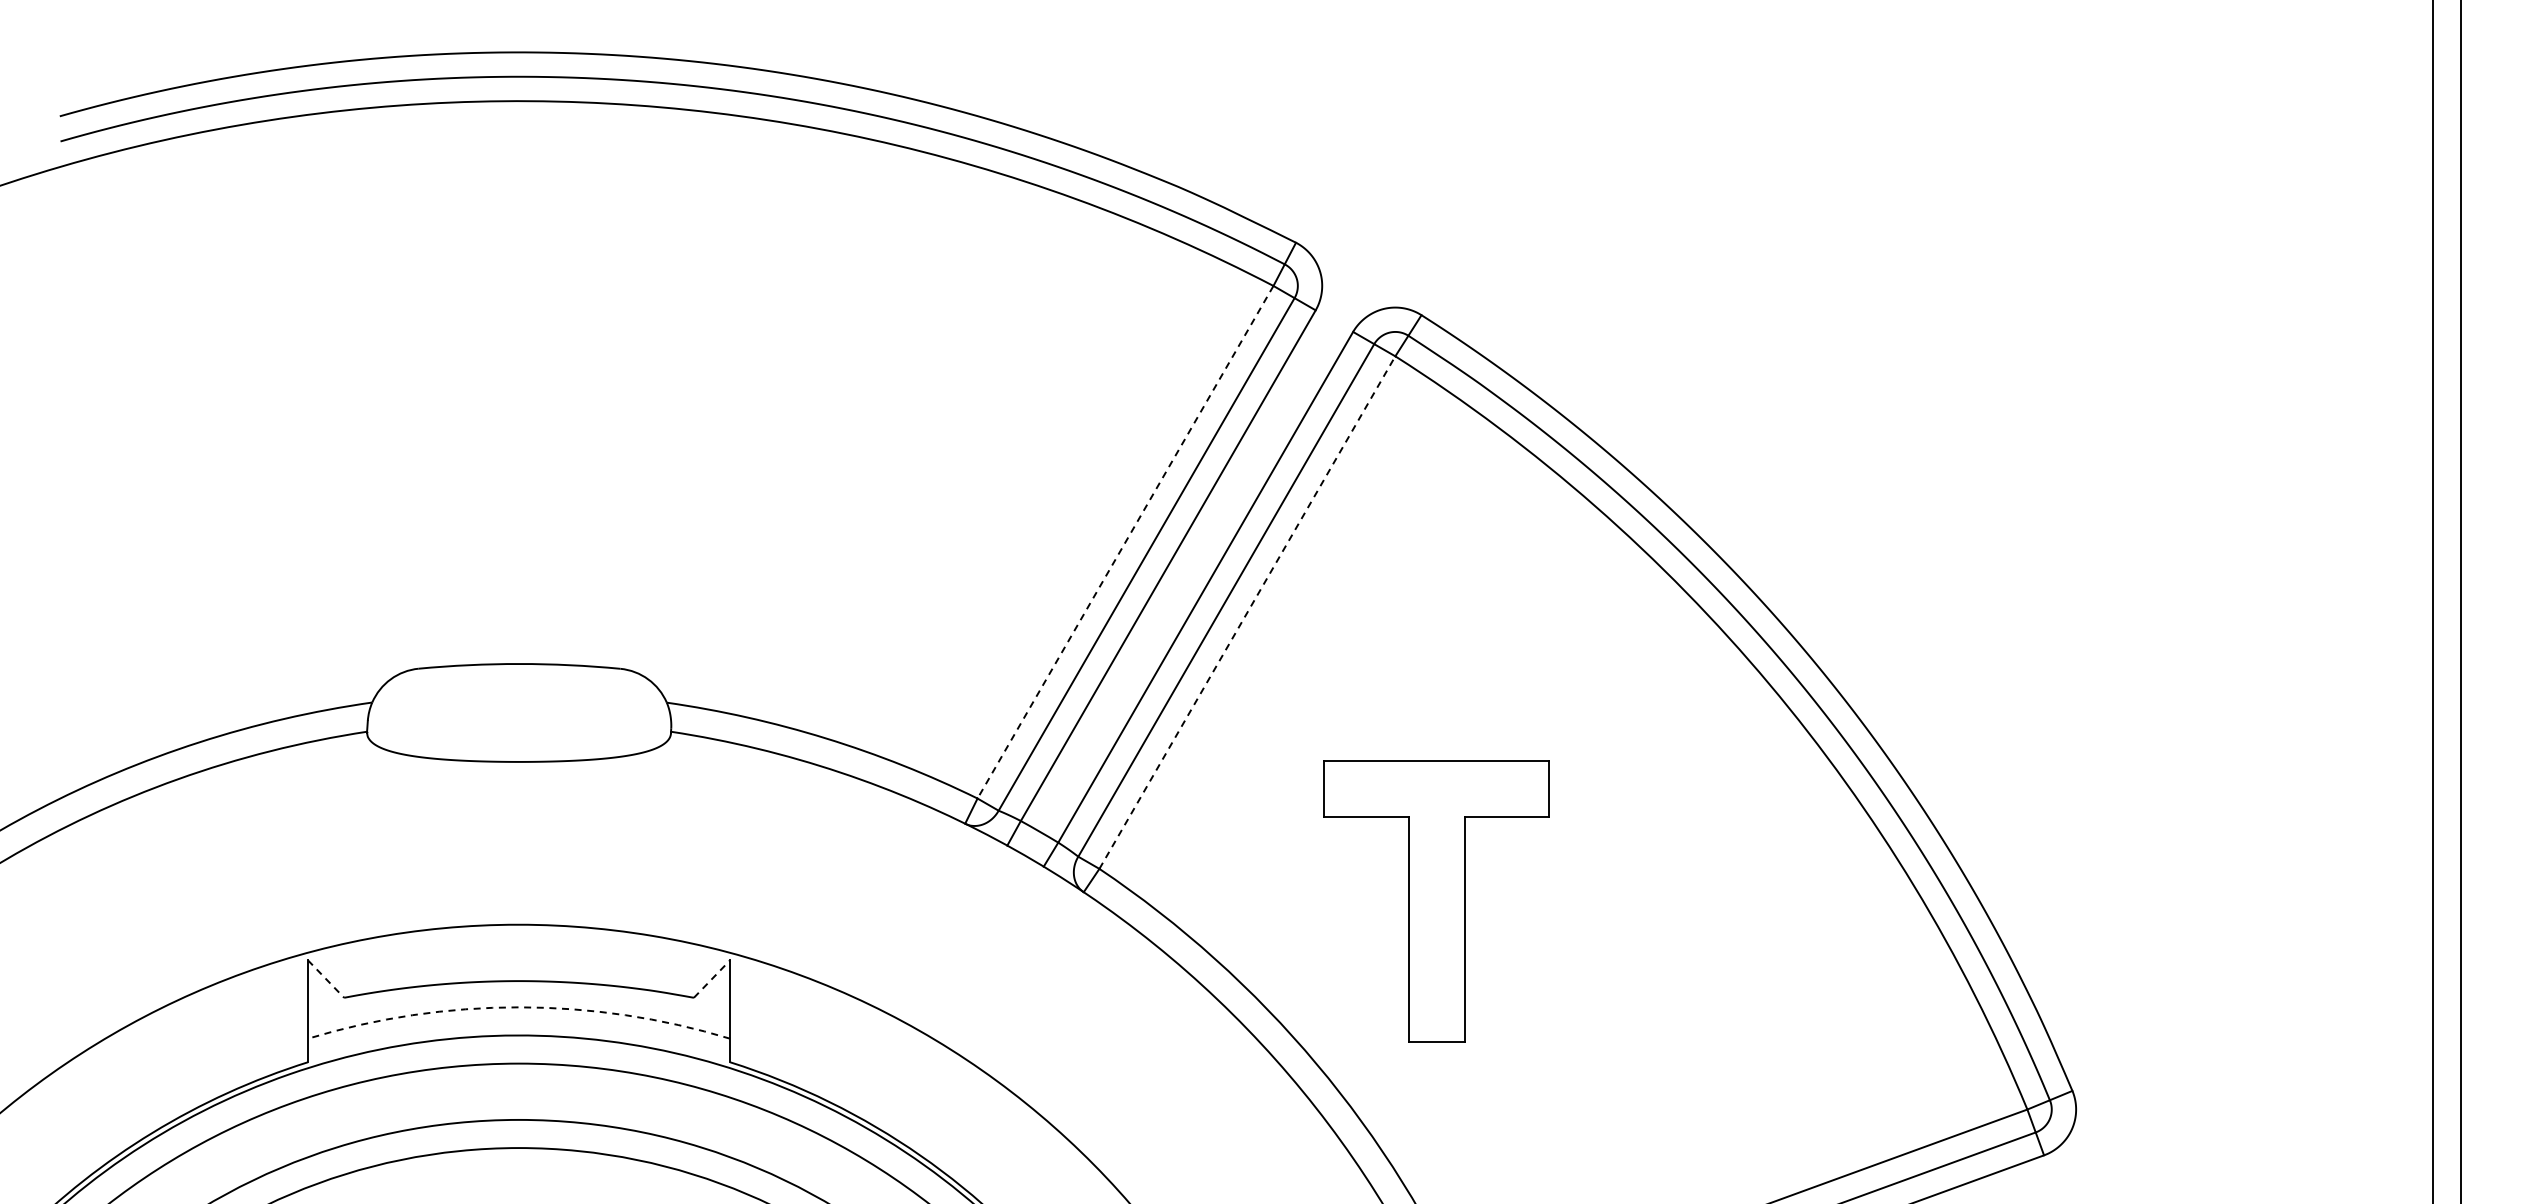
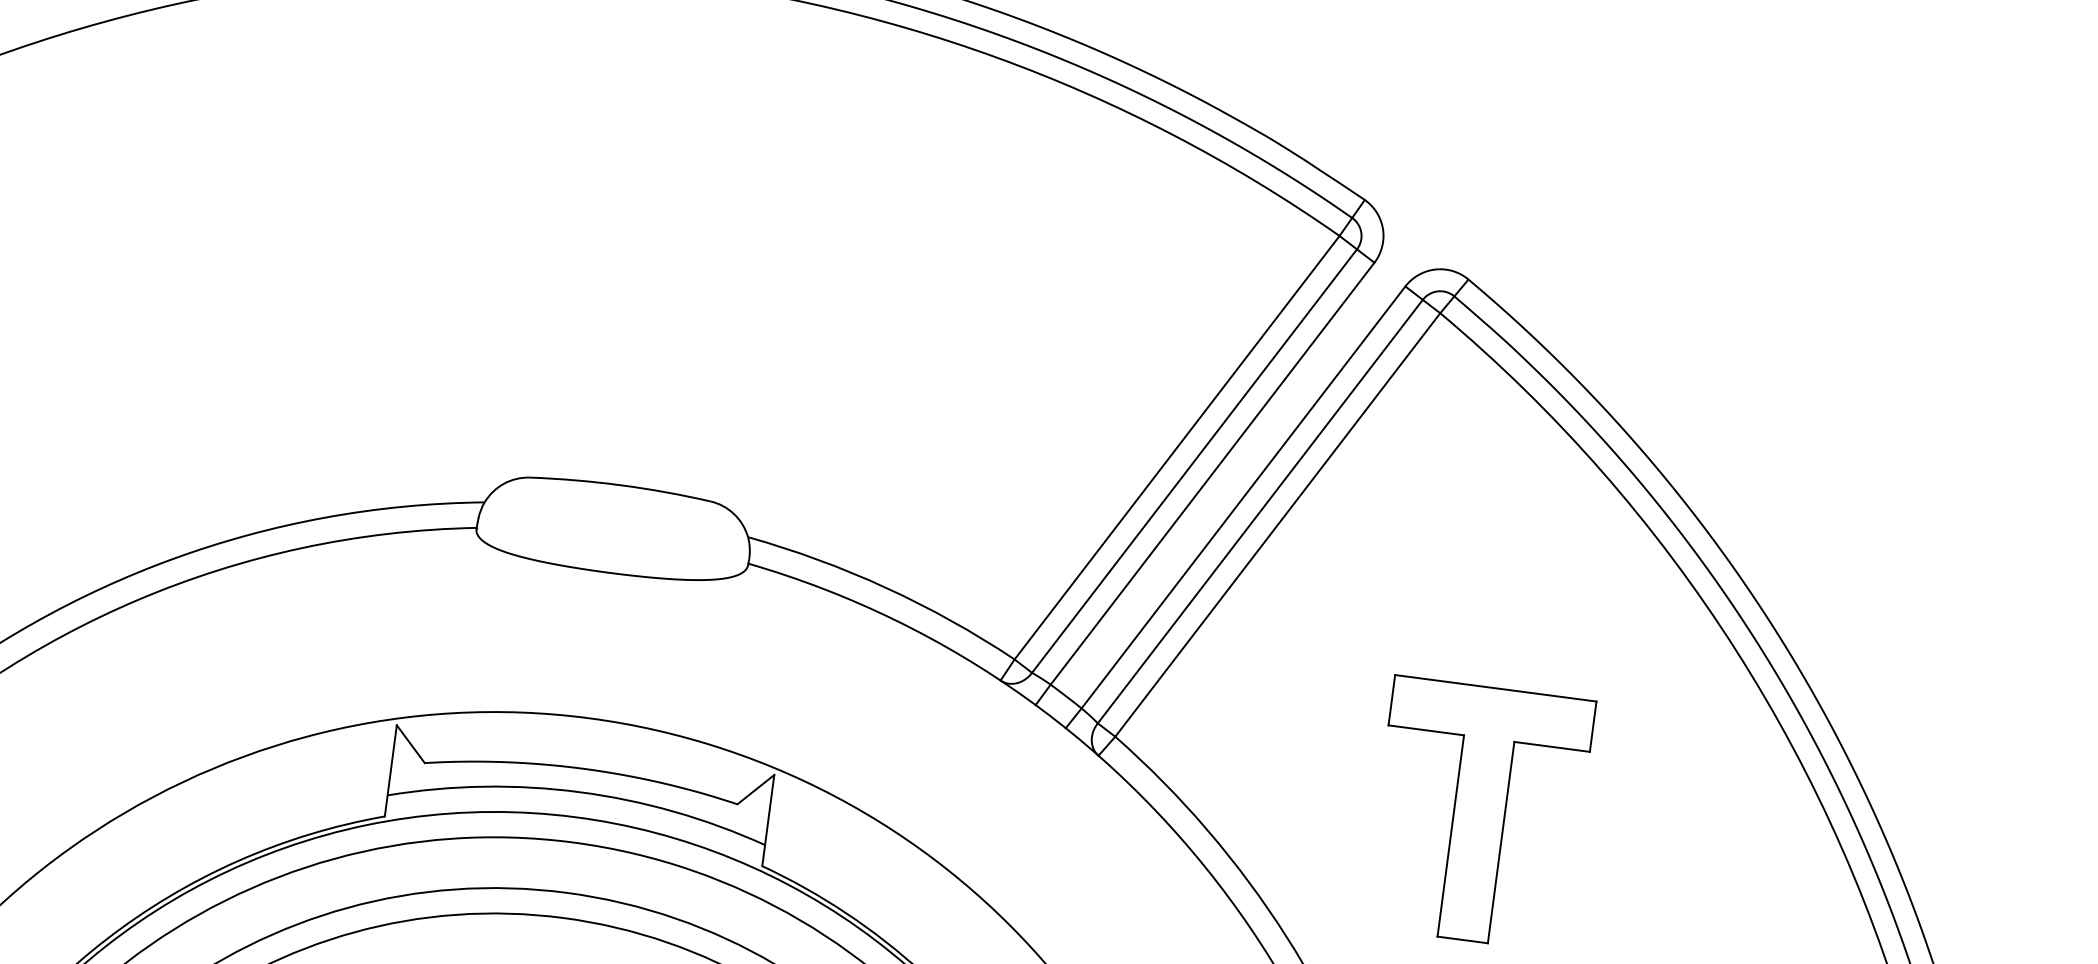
line: (1125, 542) -> (1177, 447), dashed -> solid
line: (1247, 612) -> (1277, 524), dashed -> solid
part: (1436, 901) -> (1479, 814), moved
line: (712, 978) -> (756, 789), dashed -> solid
line: (326, 979) -> (411, 744), dashed -> solid
arc: (519, 1007) -> (580, 792), dashed -> solid

